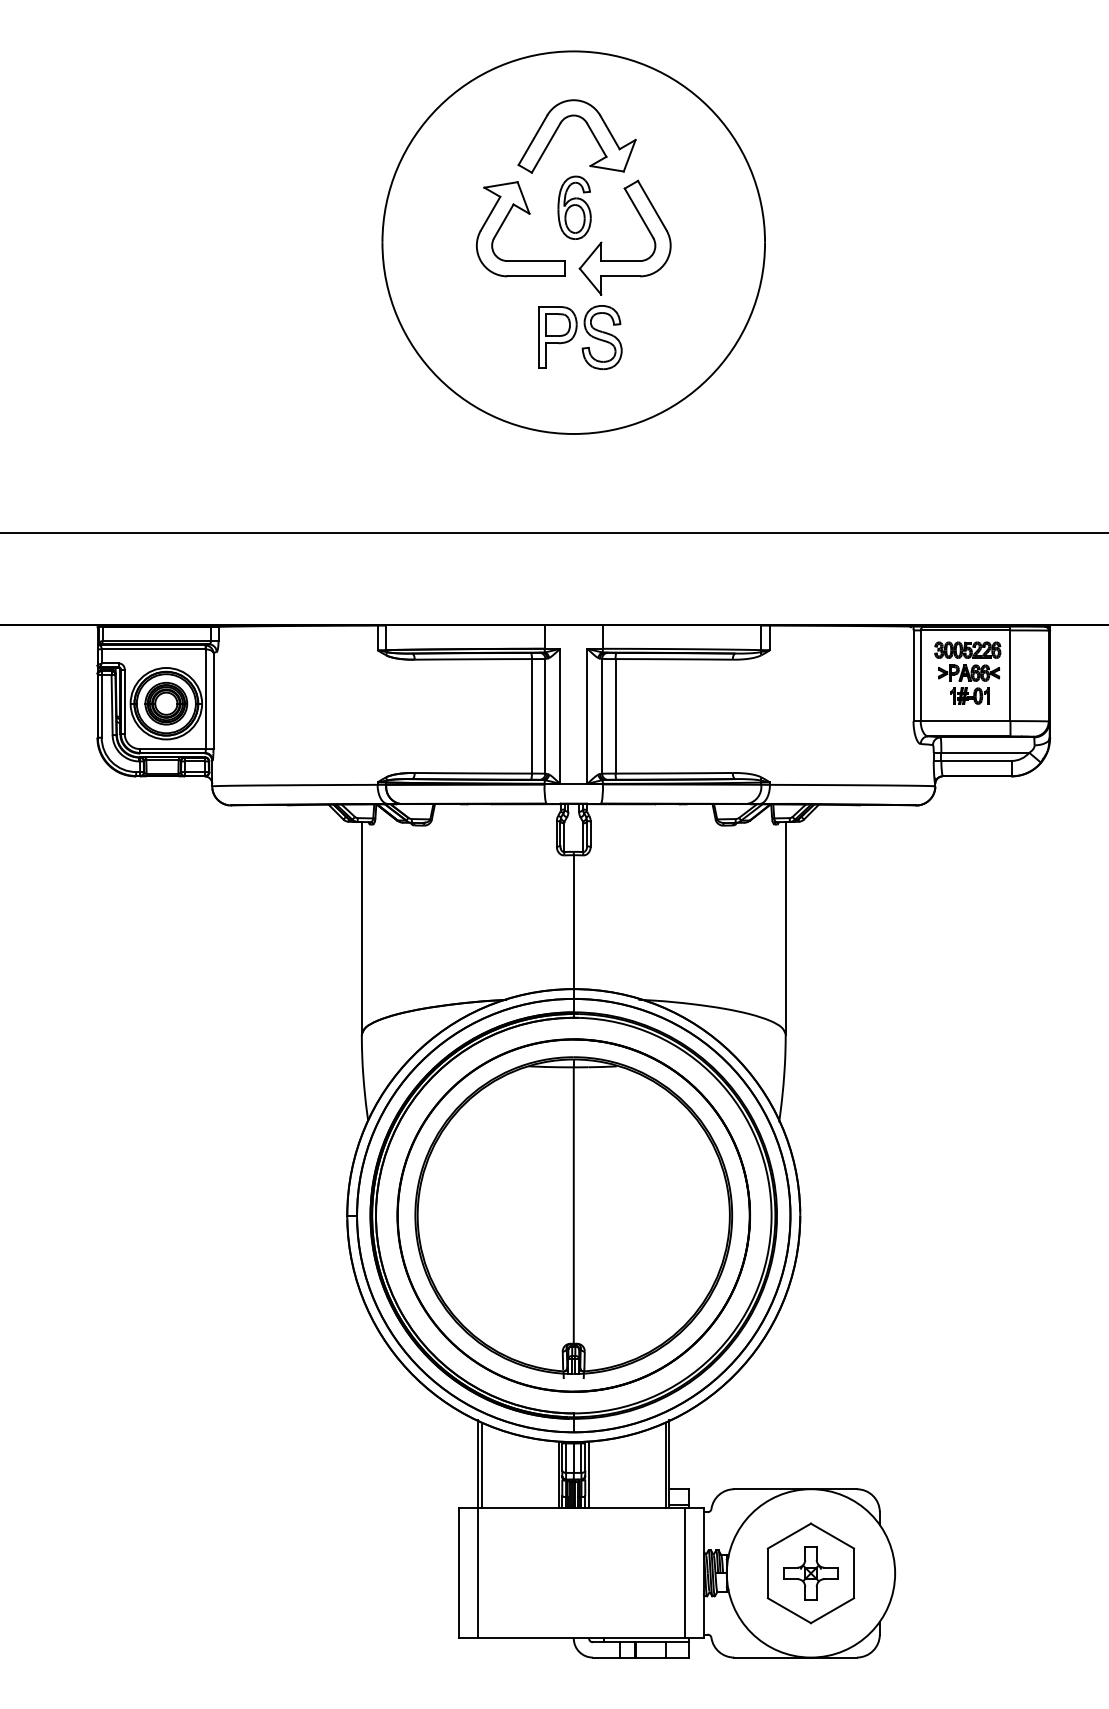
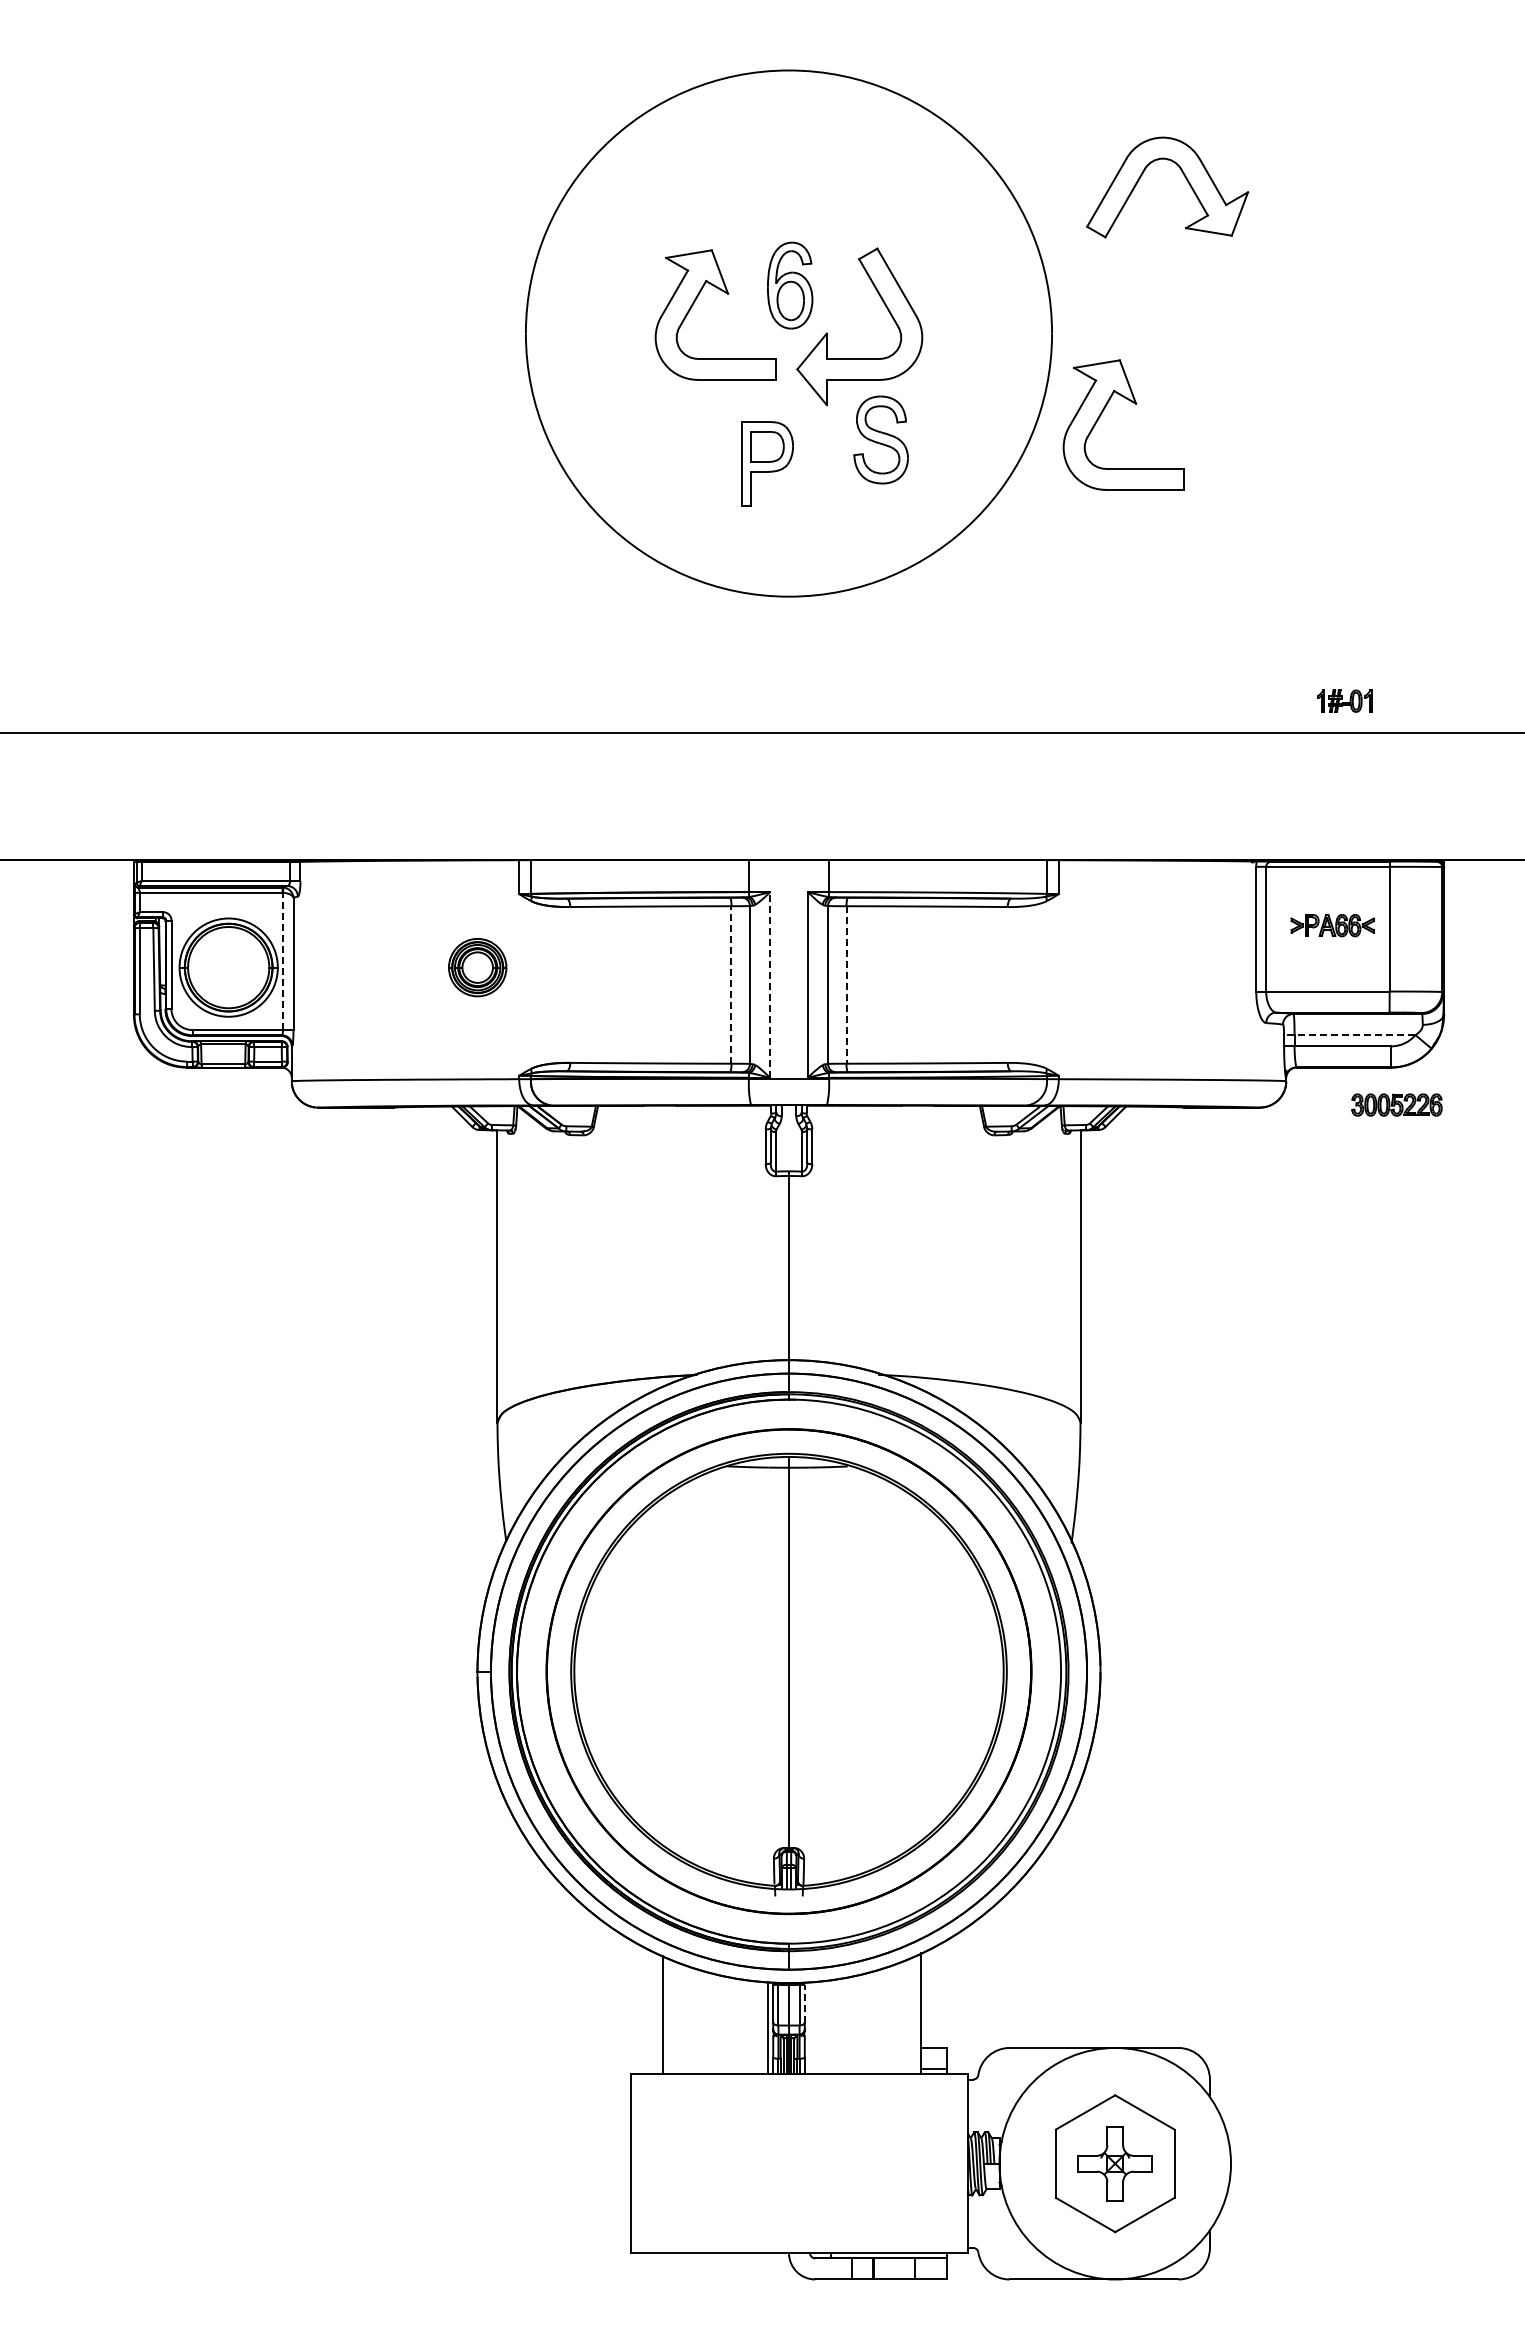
part: (589, 129) -> (1184, 177), moved
part: (824, 293) -> (1133, 403), added
part: (601, 337) -> (880, 439), moved
part: (967, 649) -> (1396, 1104), moved
part: (969, 695) -> (1344, 700), moved
line: (206, 699) -> (283, 961), solid -> dashed
part: (166, 703) -> (477, 967), moved
line: (531, 715) -> (731, 984), solid -> dashed
line: (560, 715) -> (770, 984), solid -> dashed
line: (615, 715) -> (846, 984), solid -> dashed
line: (981, 753) -> (1349, 1035), solid -> dashed
line: (585, 1456) -> (804, 2003), solid -> dashed
line: (665, 1465) -> (915, 2015), removed
line: (589, 1475) -> (810, 2028), removed
line: (478, 1528) -> (657, 2102), removed
line: (684, 1573) -> (941, 2163), removed

